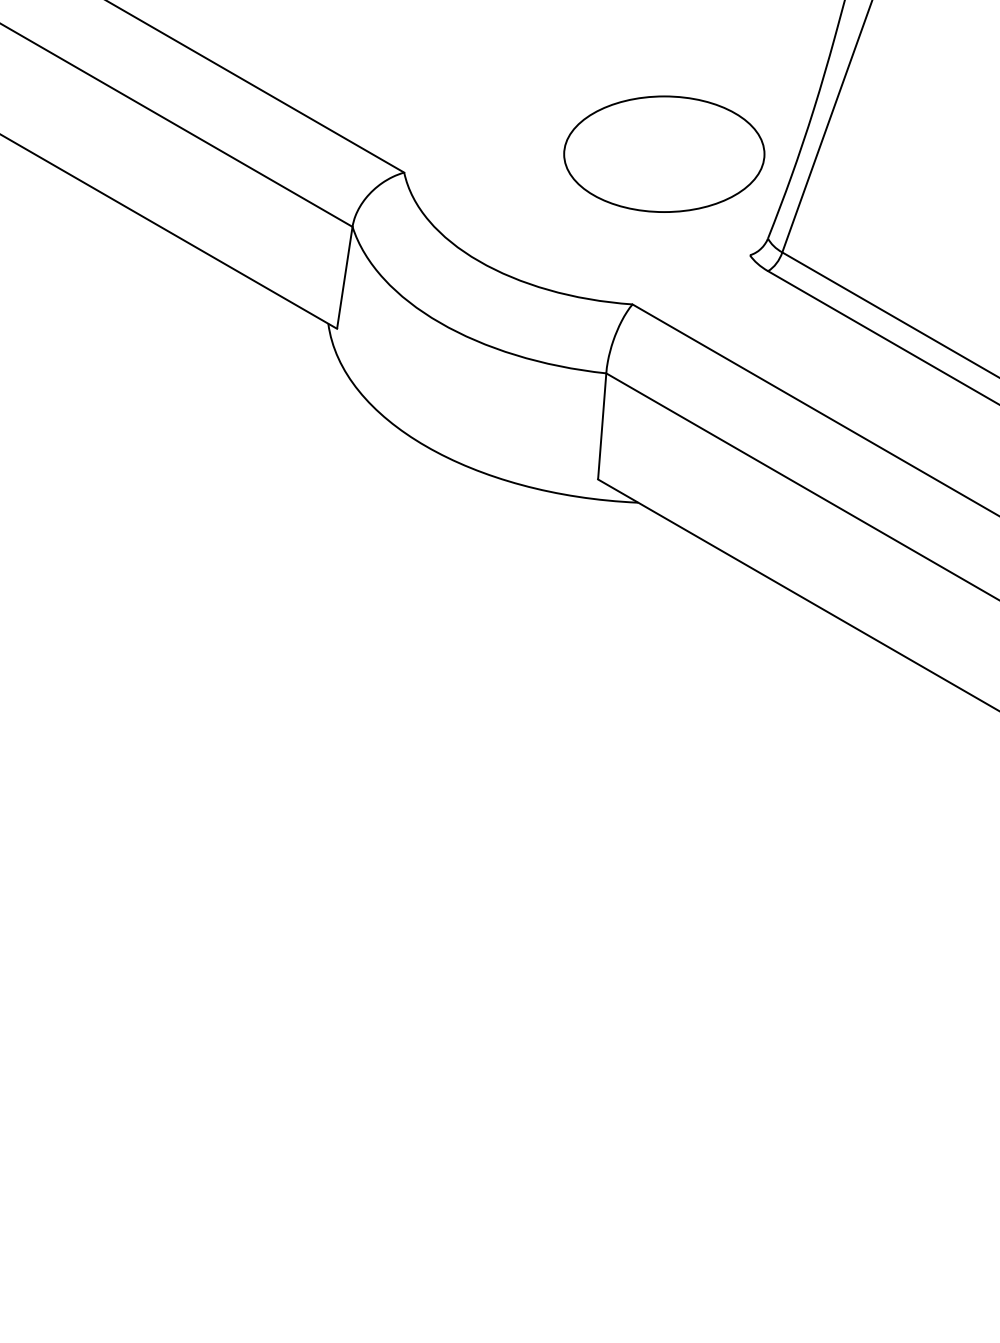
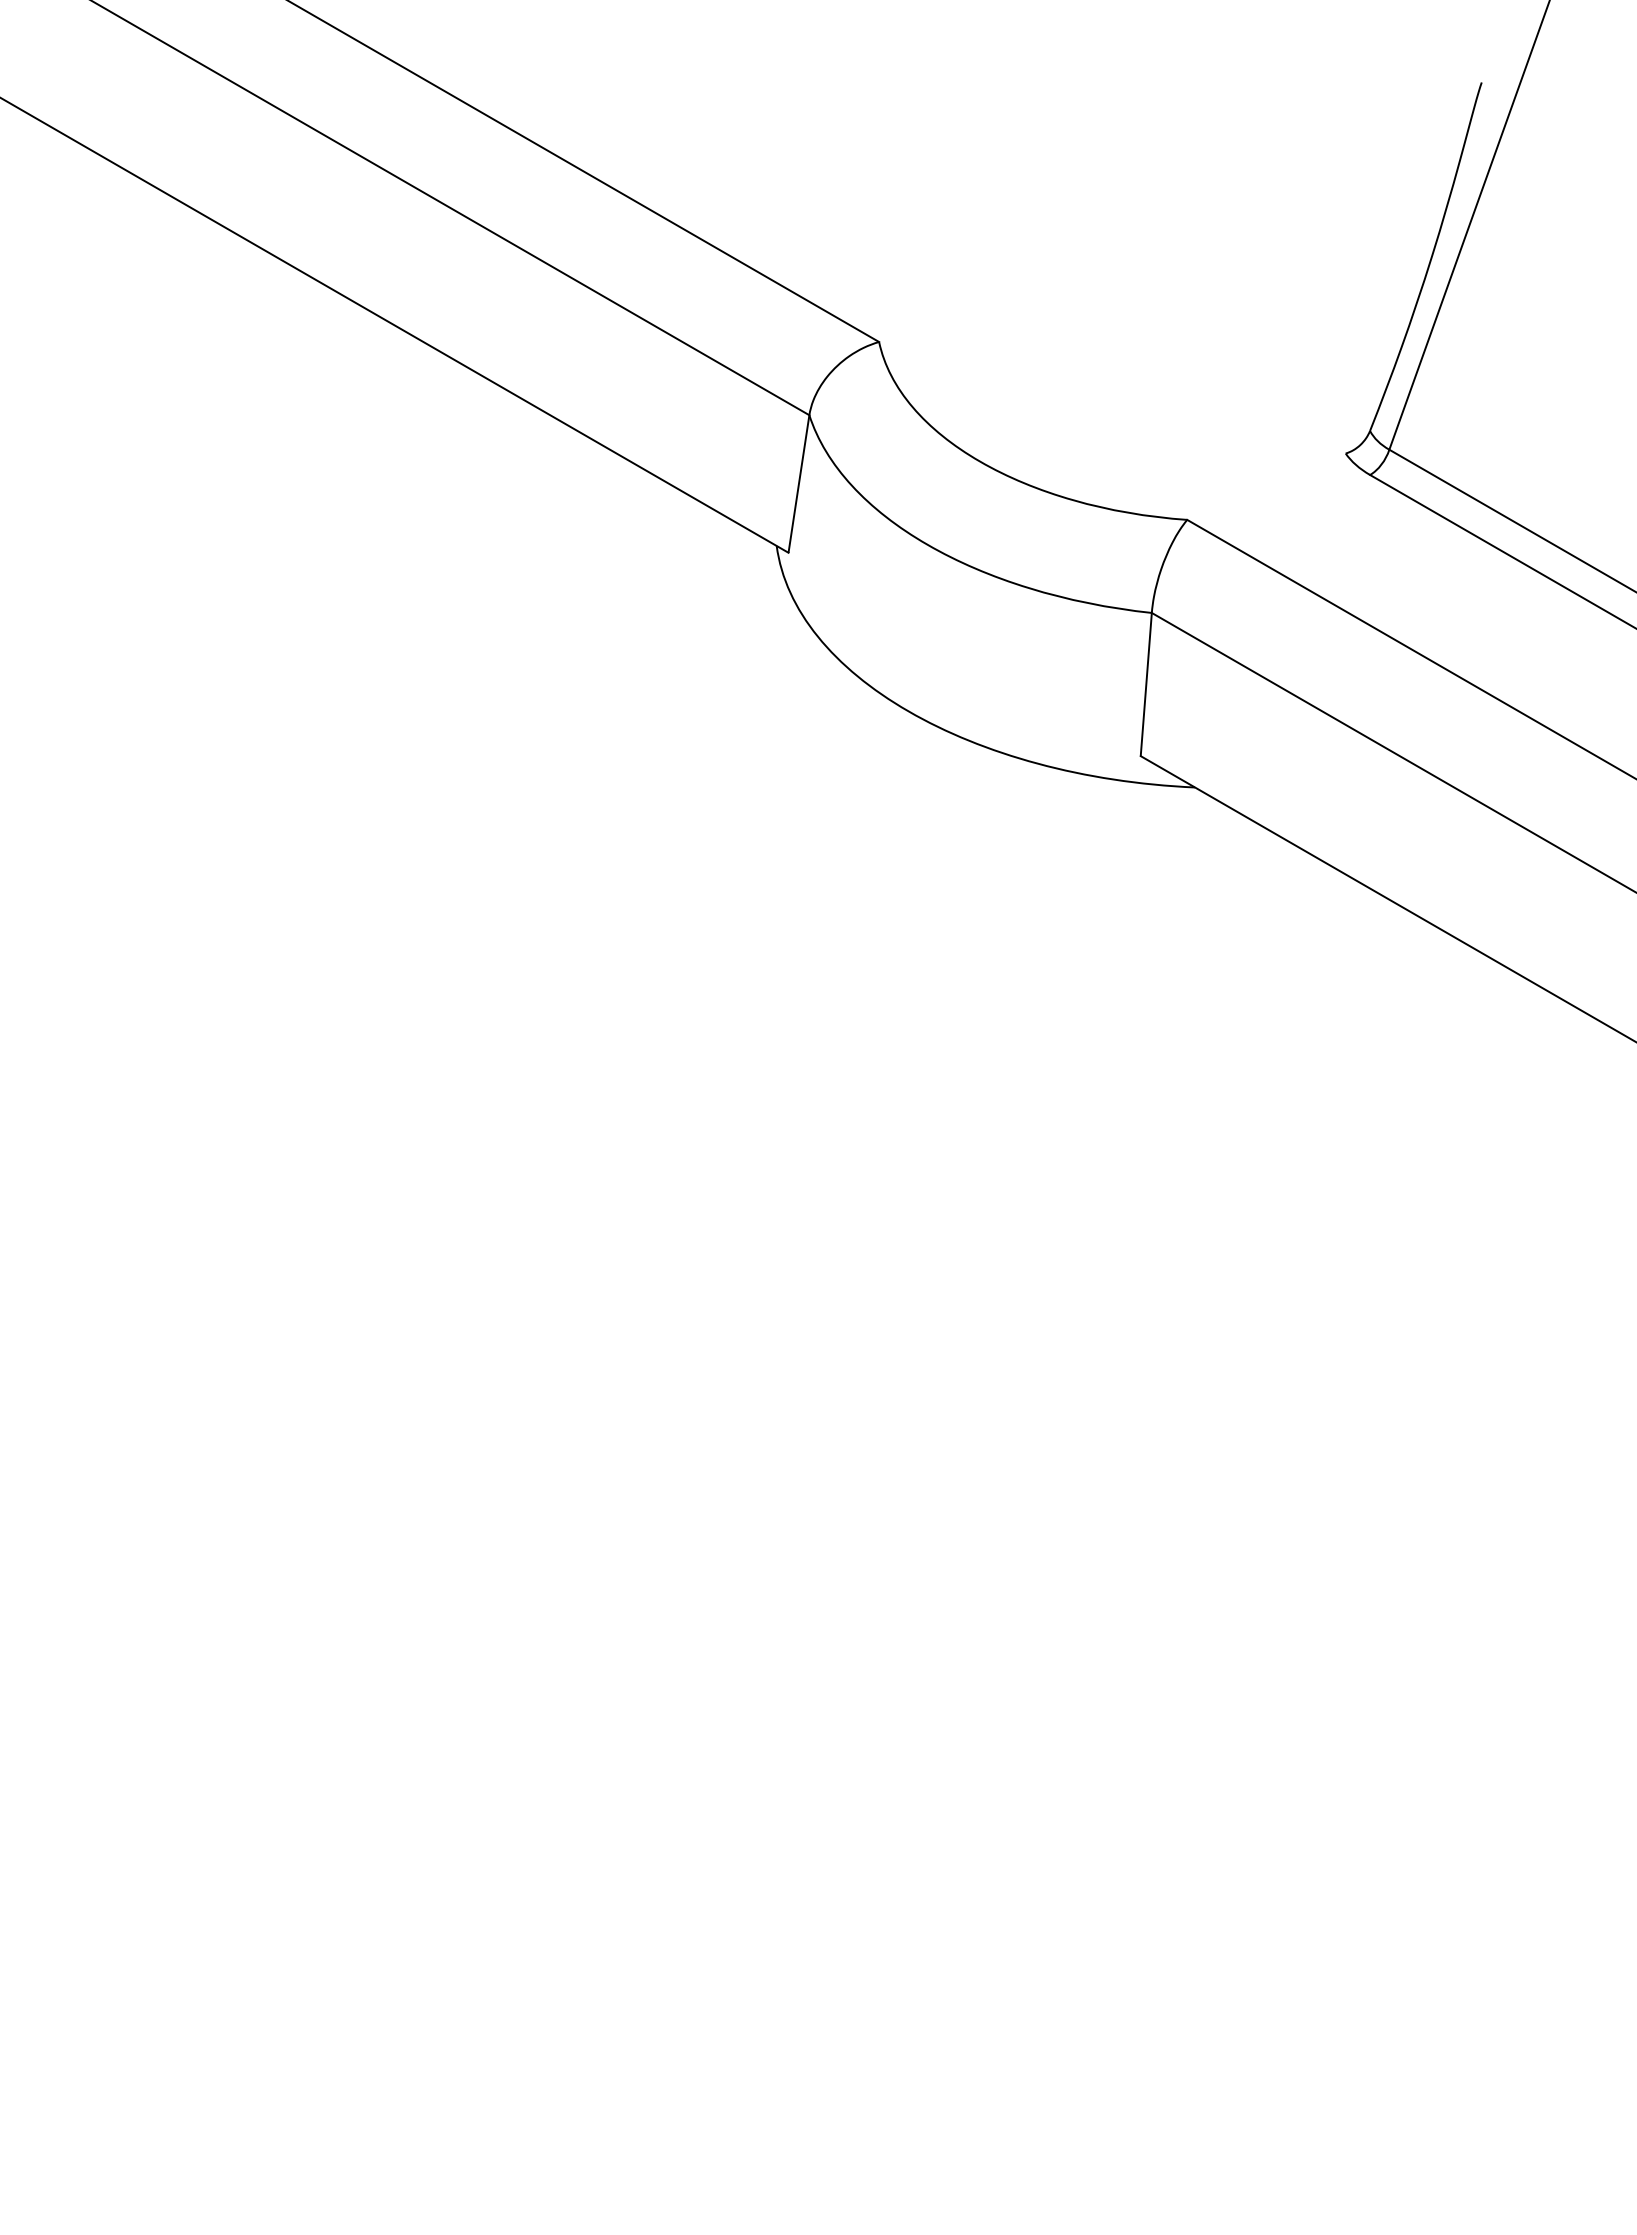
part: (664, 154) -> (1230, 317), removed

